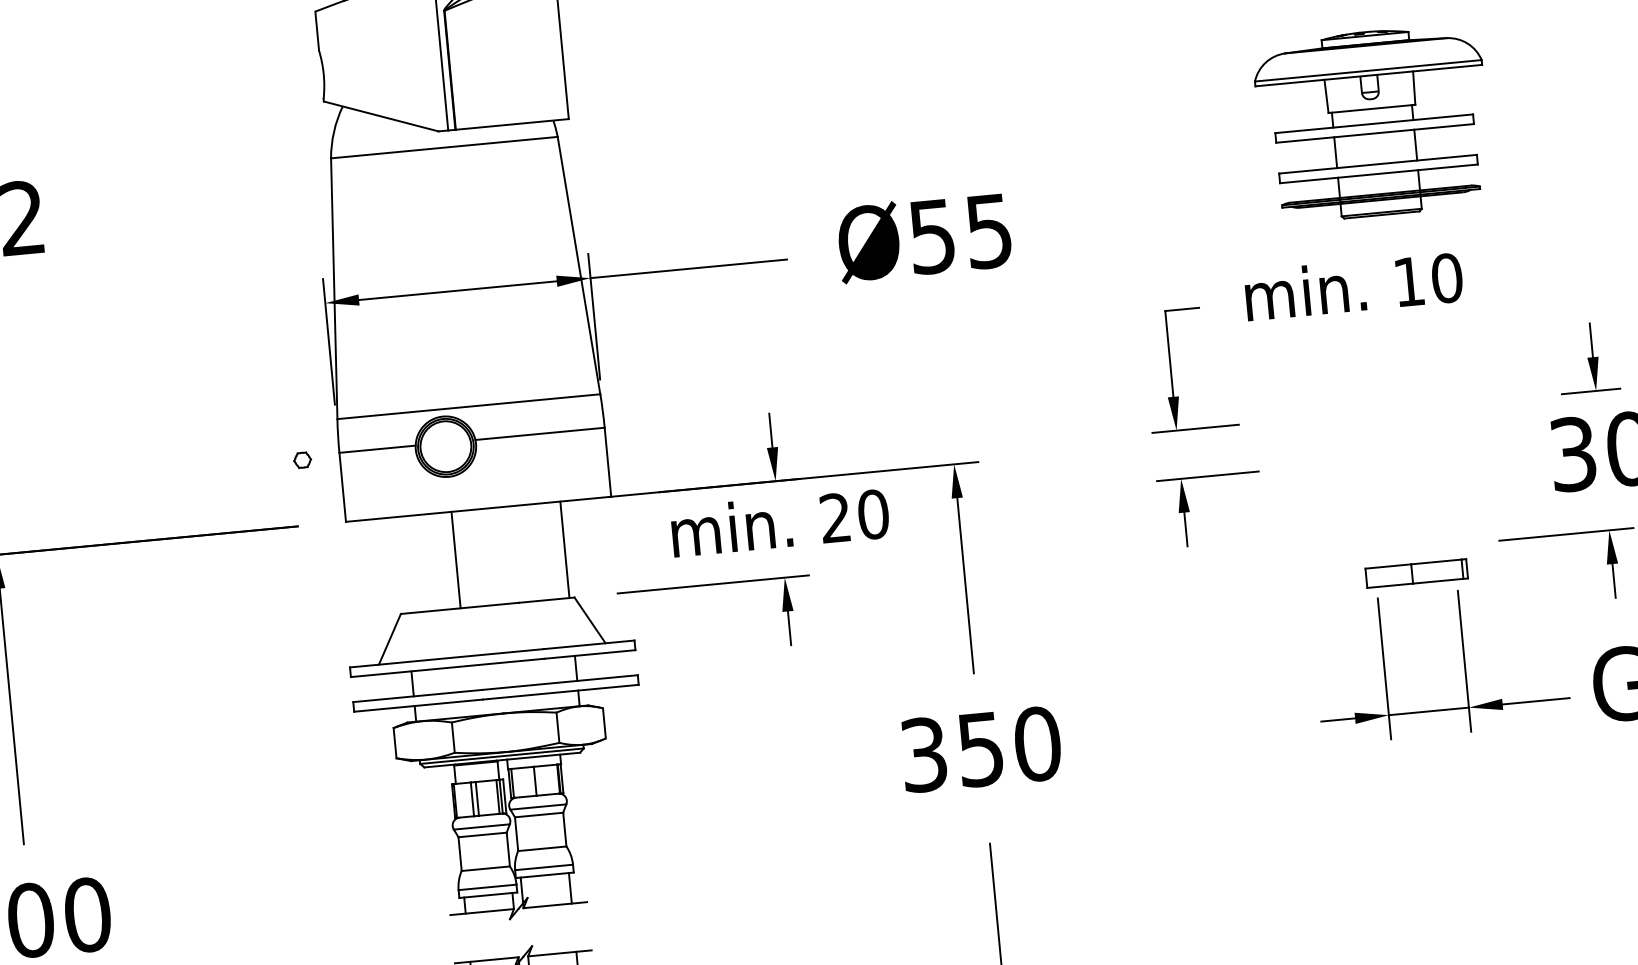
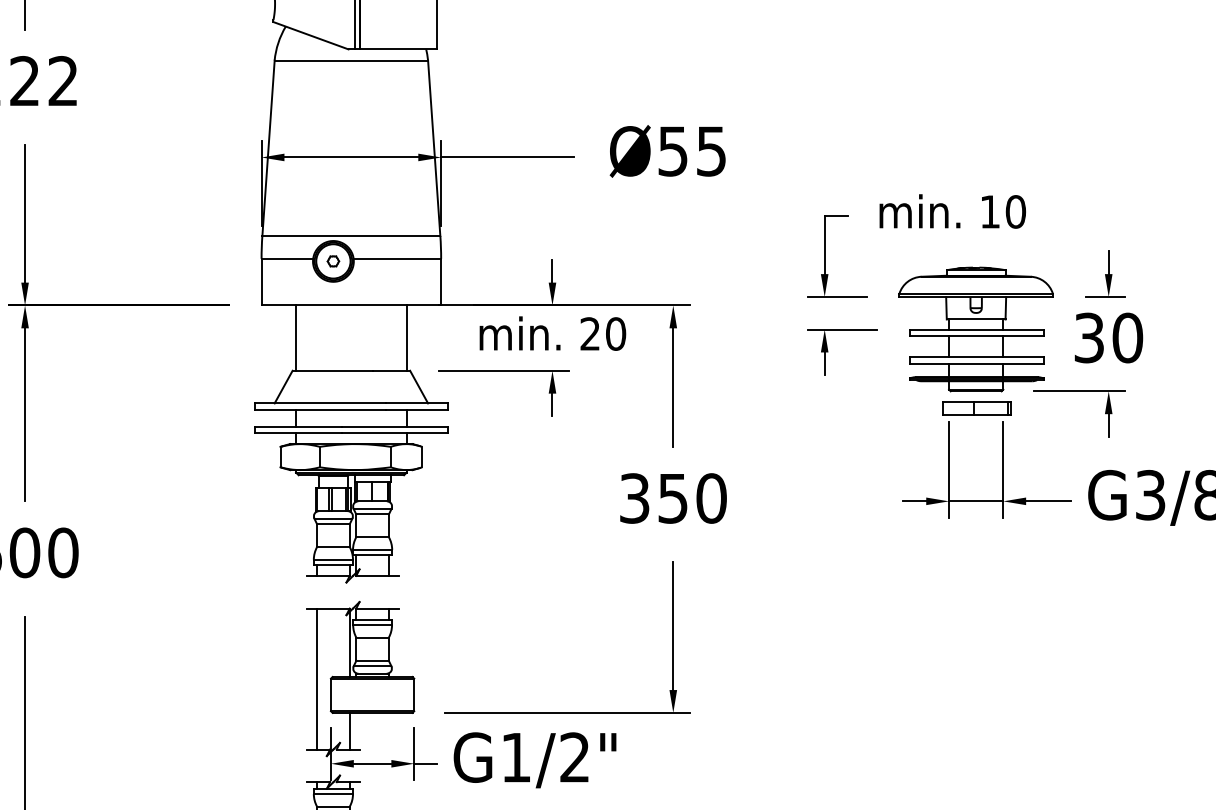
part: (1372, 123) -> (975, 329), moved
part: (302, 460) -> (333, 261), moved
line: (456, 559) -> (296, 337), moved

